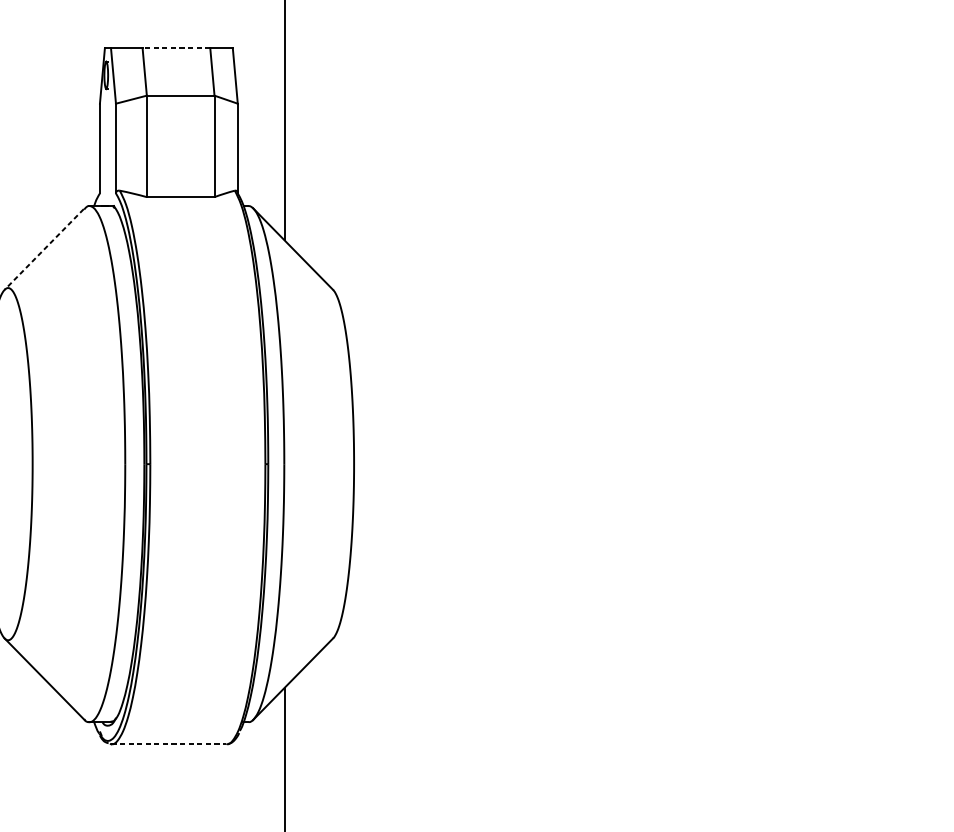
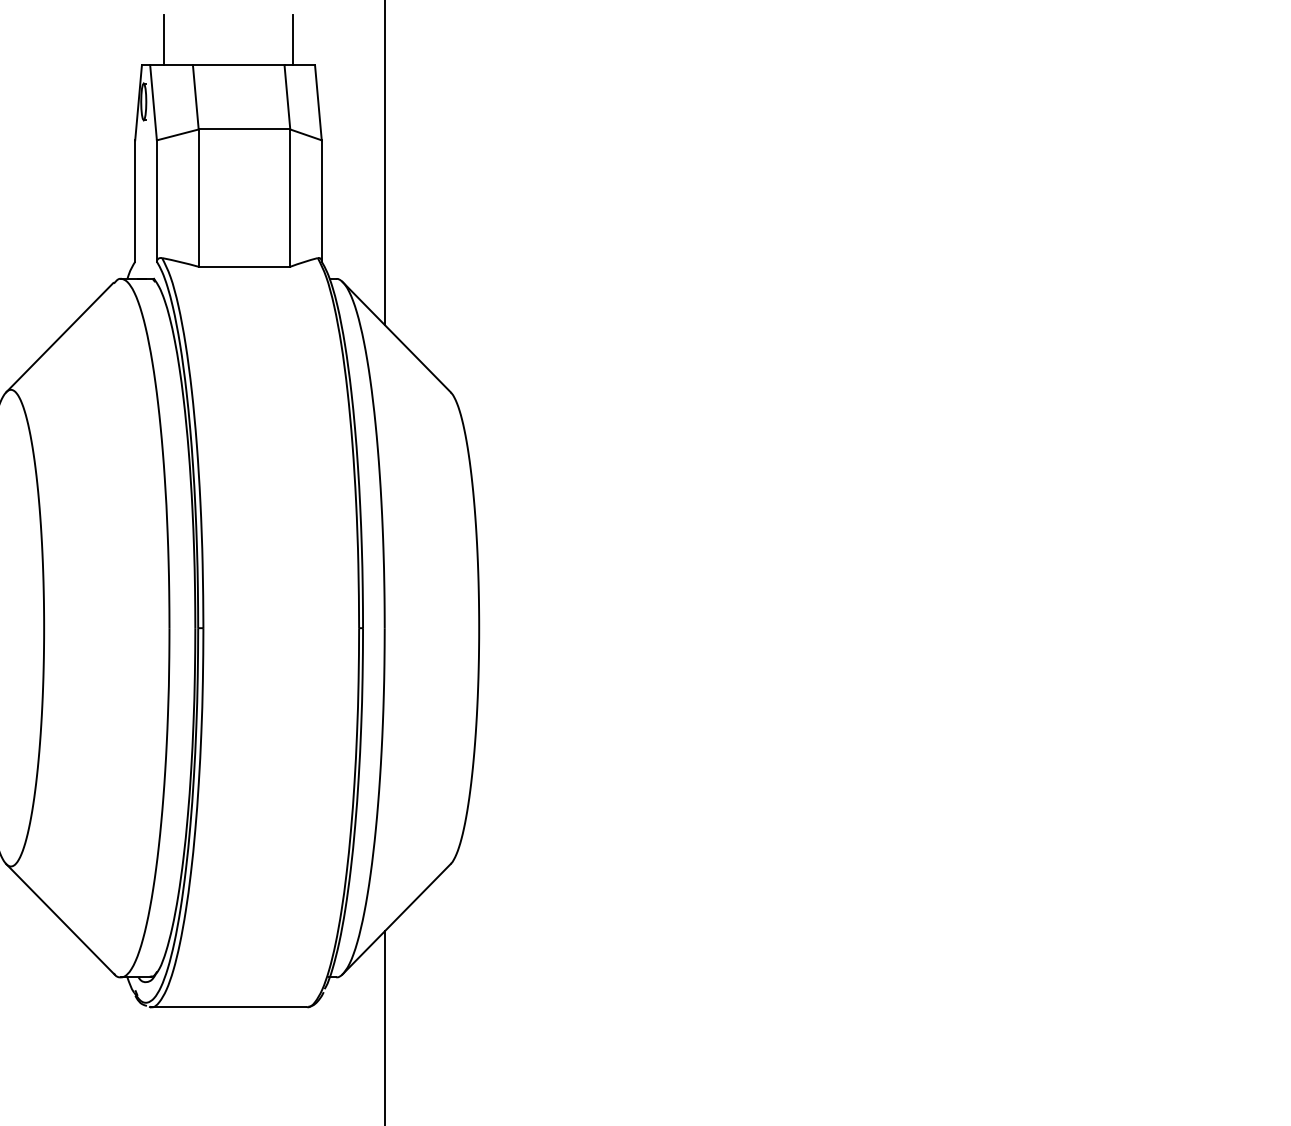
line: (121, 29) -> (164, 39), added
line: (216, 29) -> (292, 39), added
line: (176, 48) -> (238, 65), dashed -> solid
line: (44, 250) -> (59, 338), dashed -> solid
line: (168, 744) -> (228, 1007), dashed -> solid

